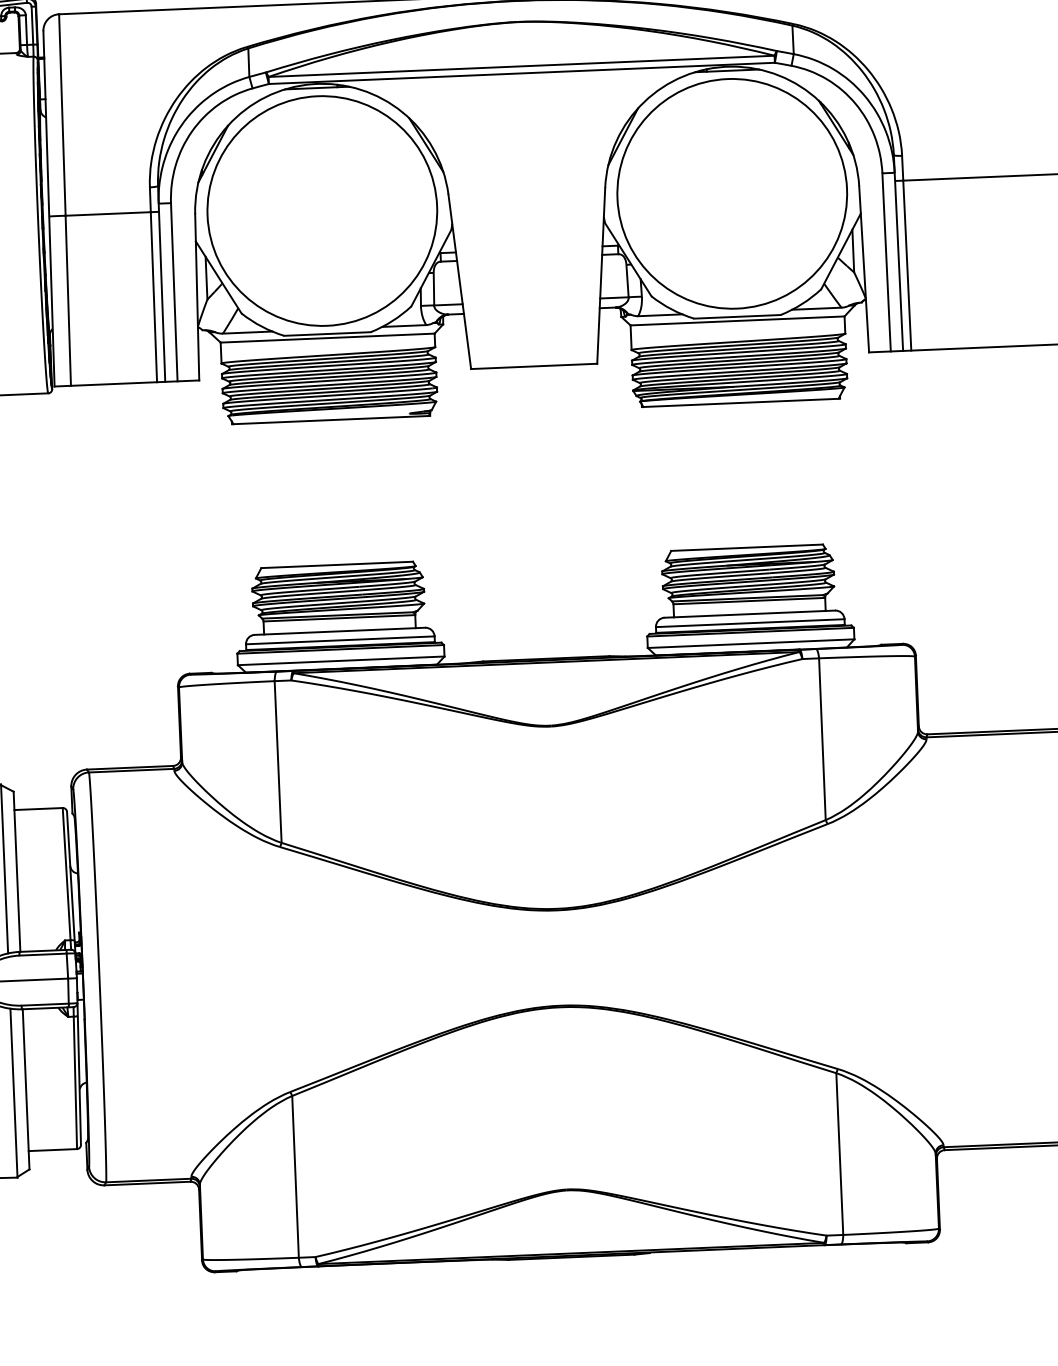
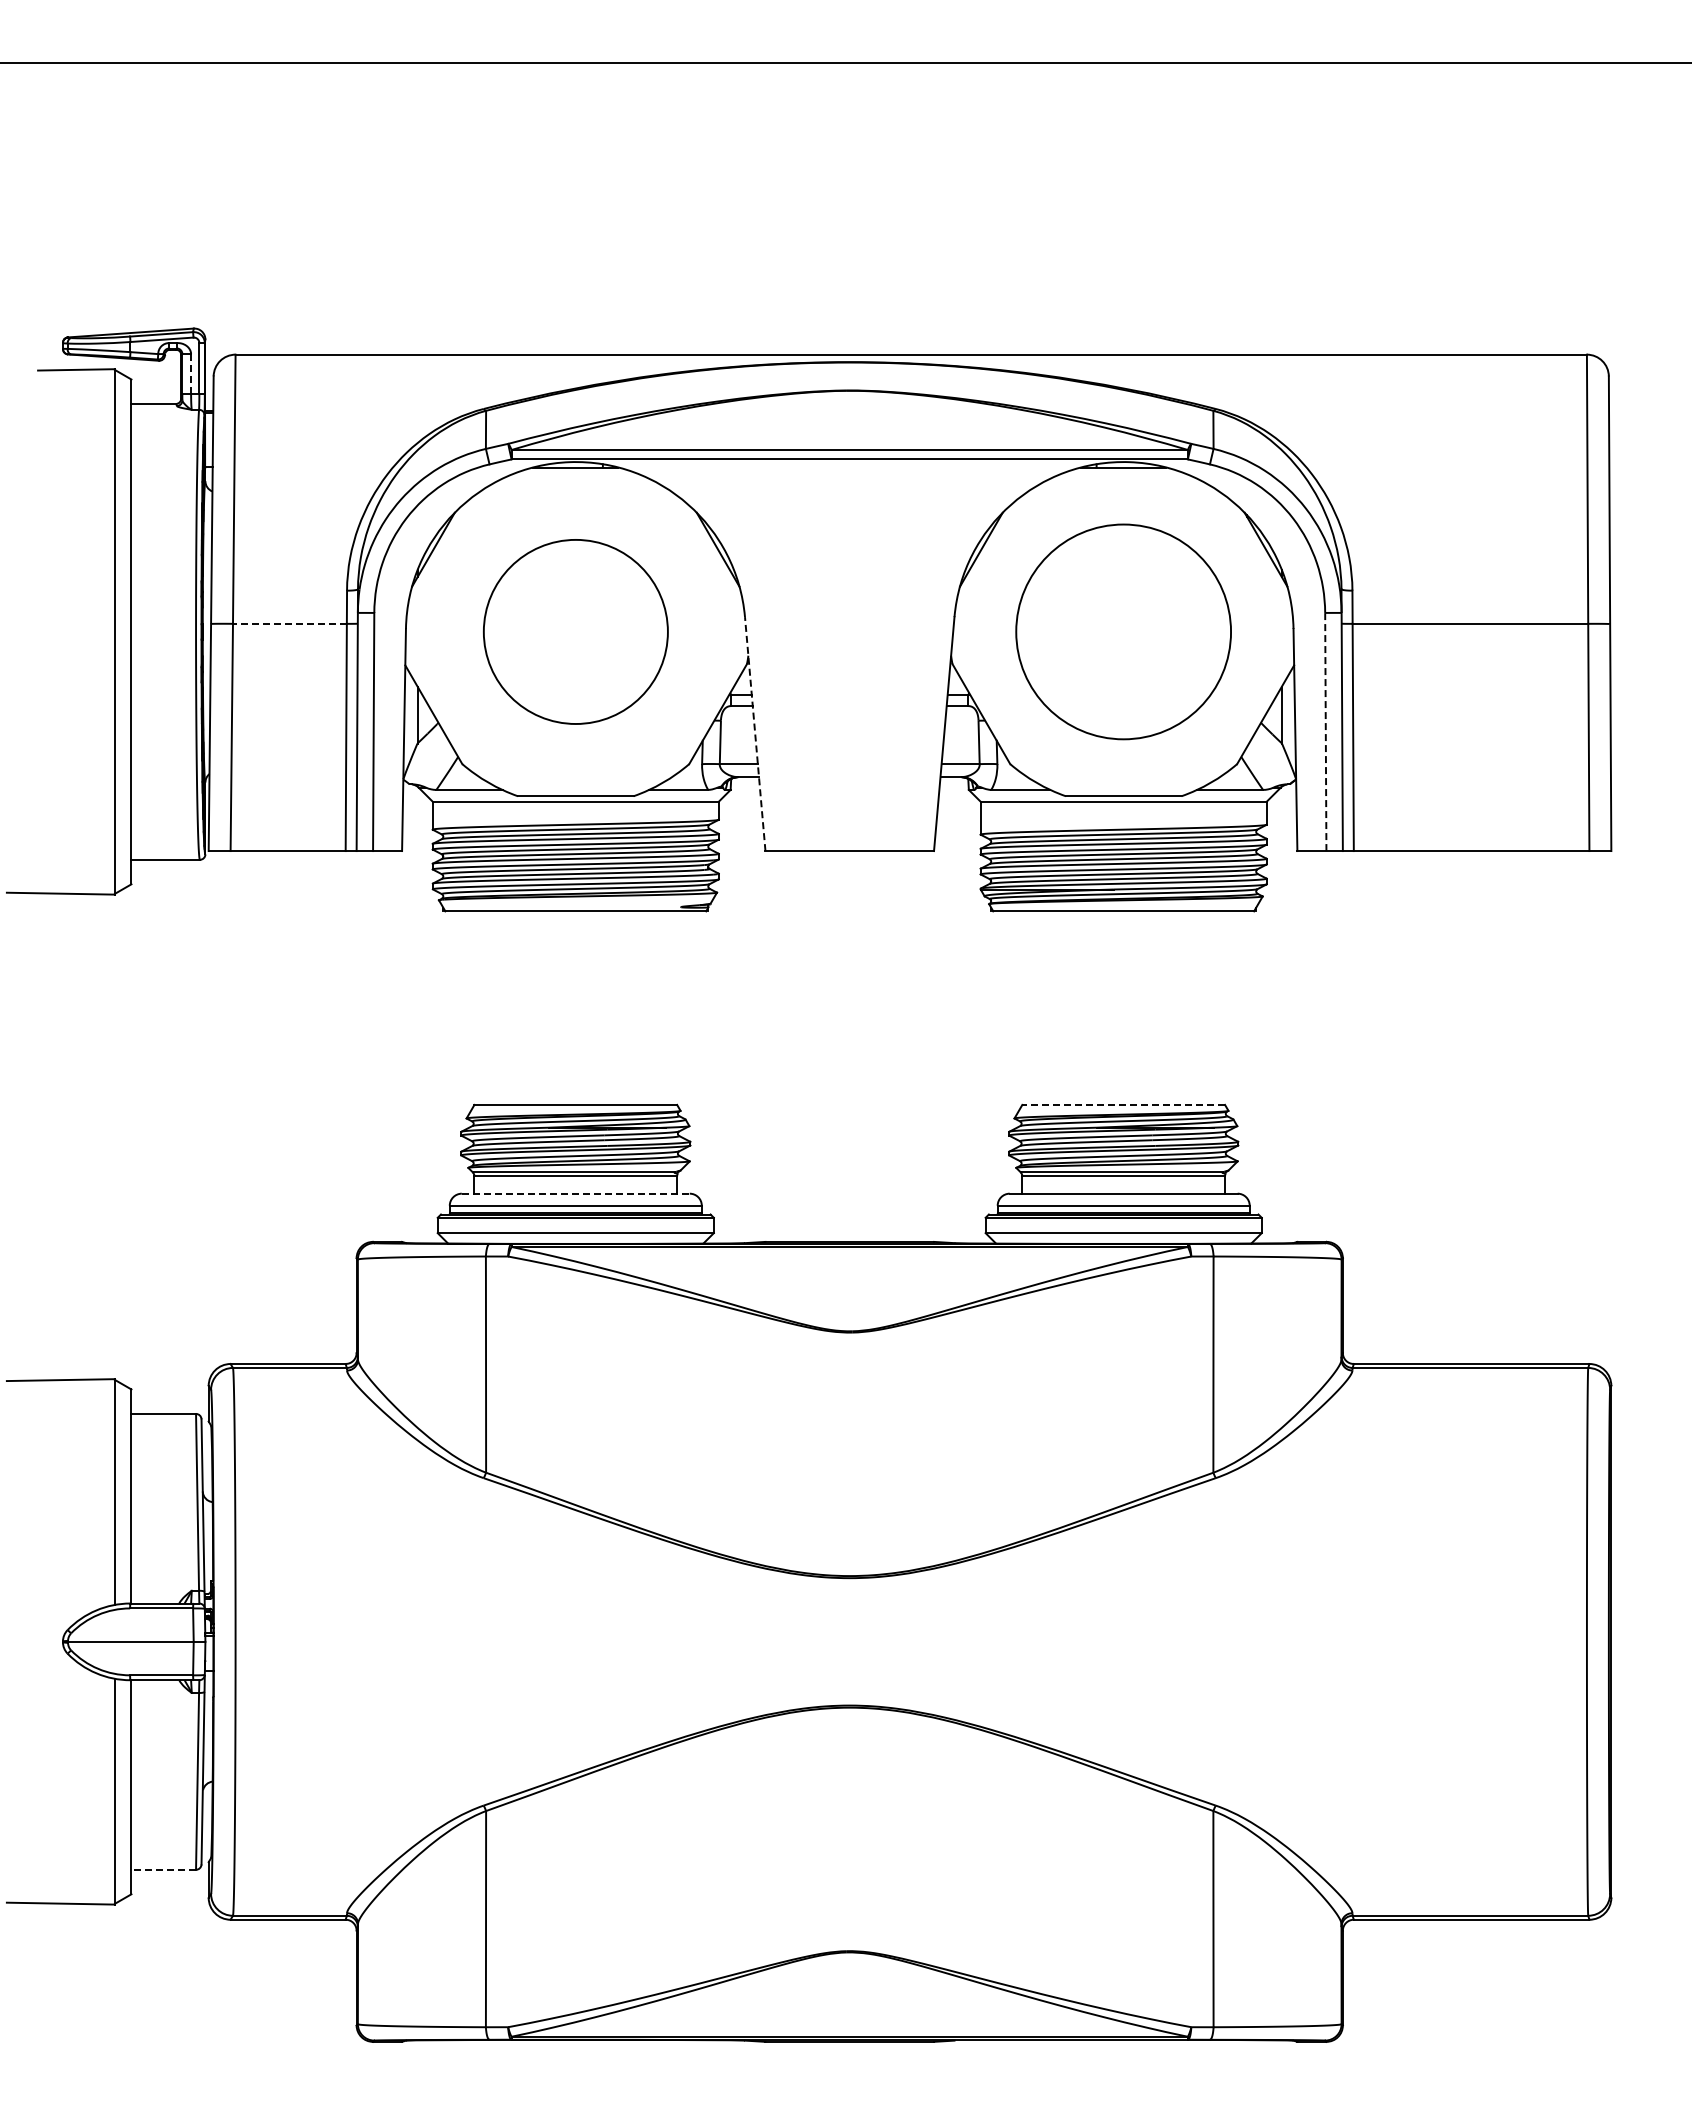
line: (26, 29) -> (191, 373), solid -> dashed
circle: (732, 193) -> (1123, 631), size x0.7
circle: (322, 210) -> (575, 631), size x0.6
line: (107, 213) -> (289, 623), solid -> dashed
line: (886, 262) -> (1325, 731), solid -> dashed
line: (459, 281) -> (755, 733), solid -> dashed
line: (746, 547) -> (1123, 1104), solid -> dashed
line: (339, 631) -> (575, 1193), solid -> dashed
line: (52, 1149) -> (163, 1869), solid -> dashed

